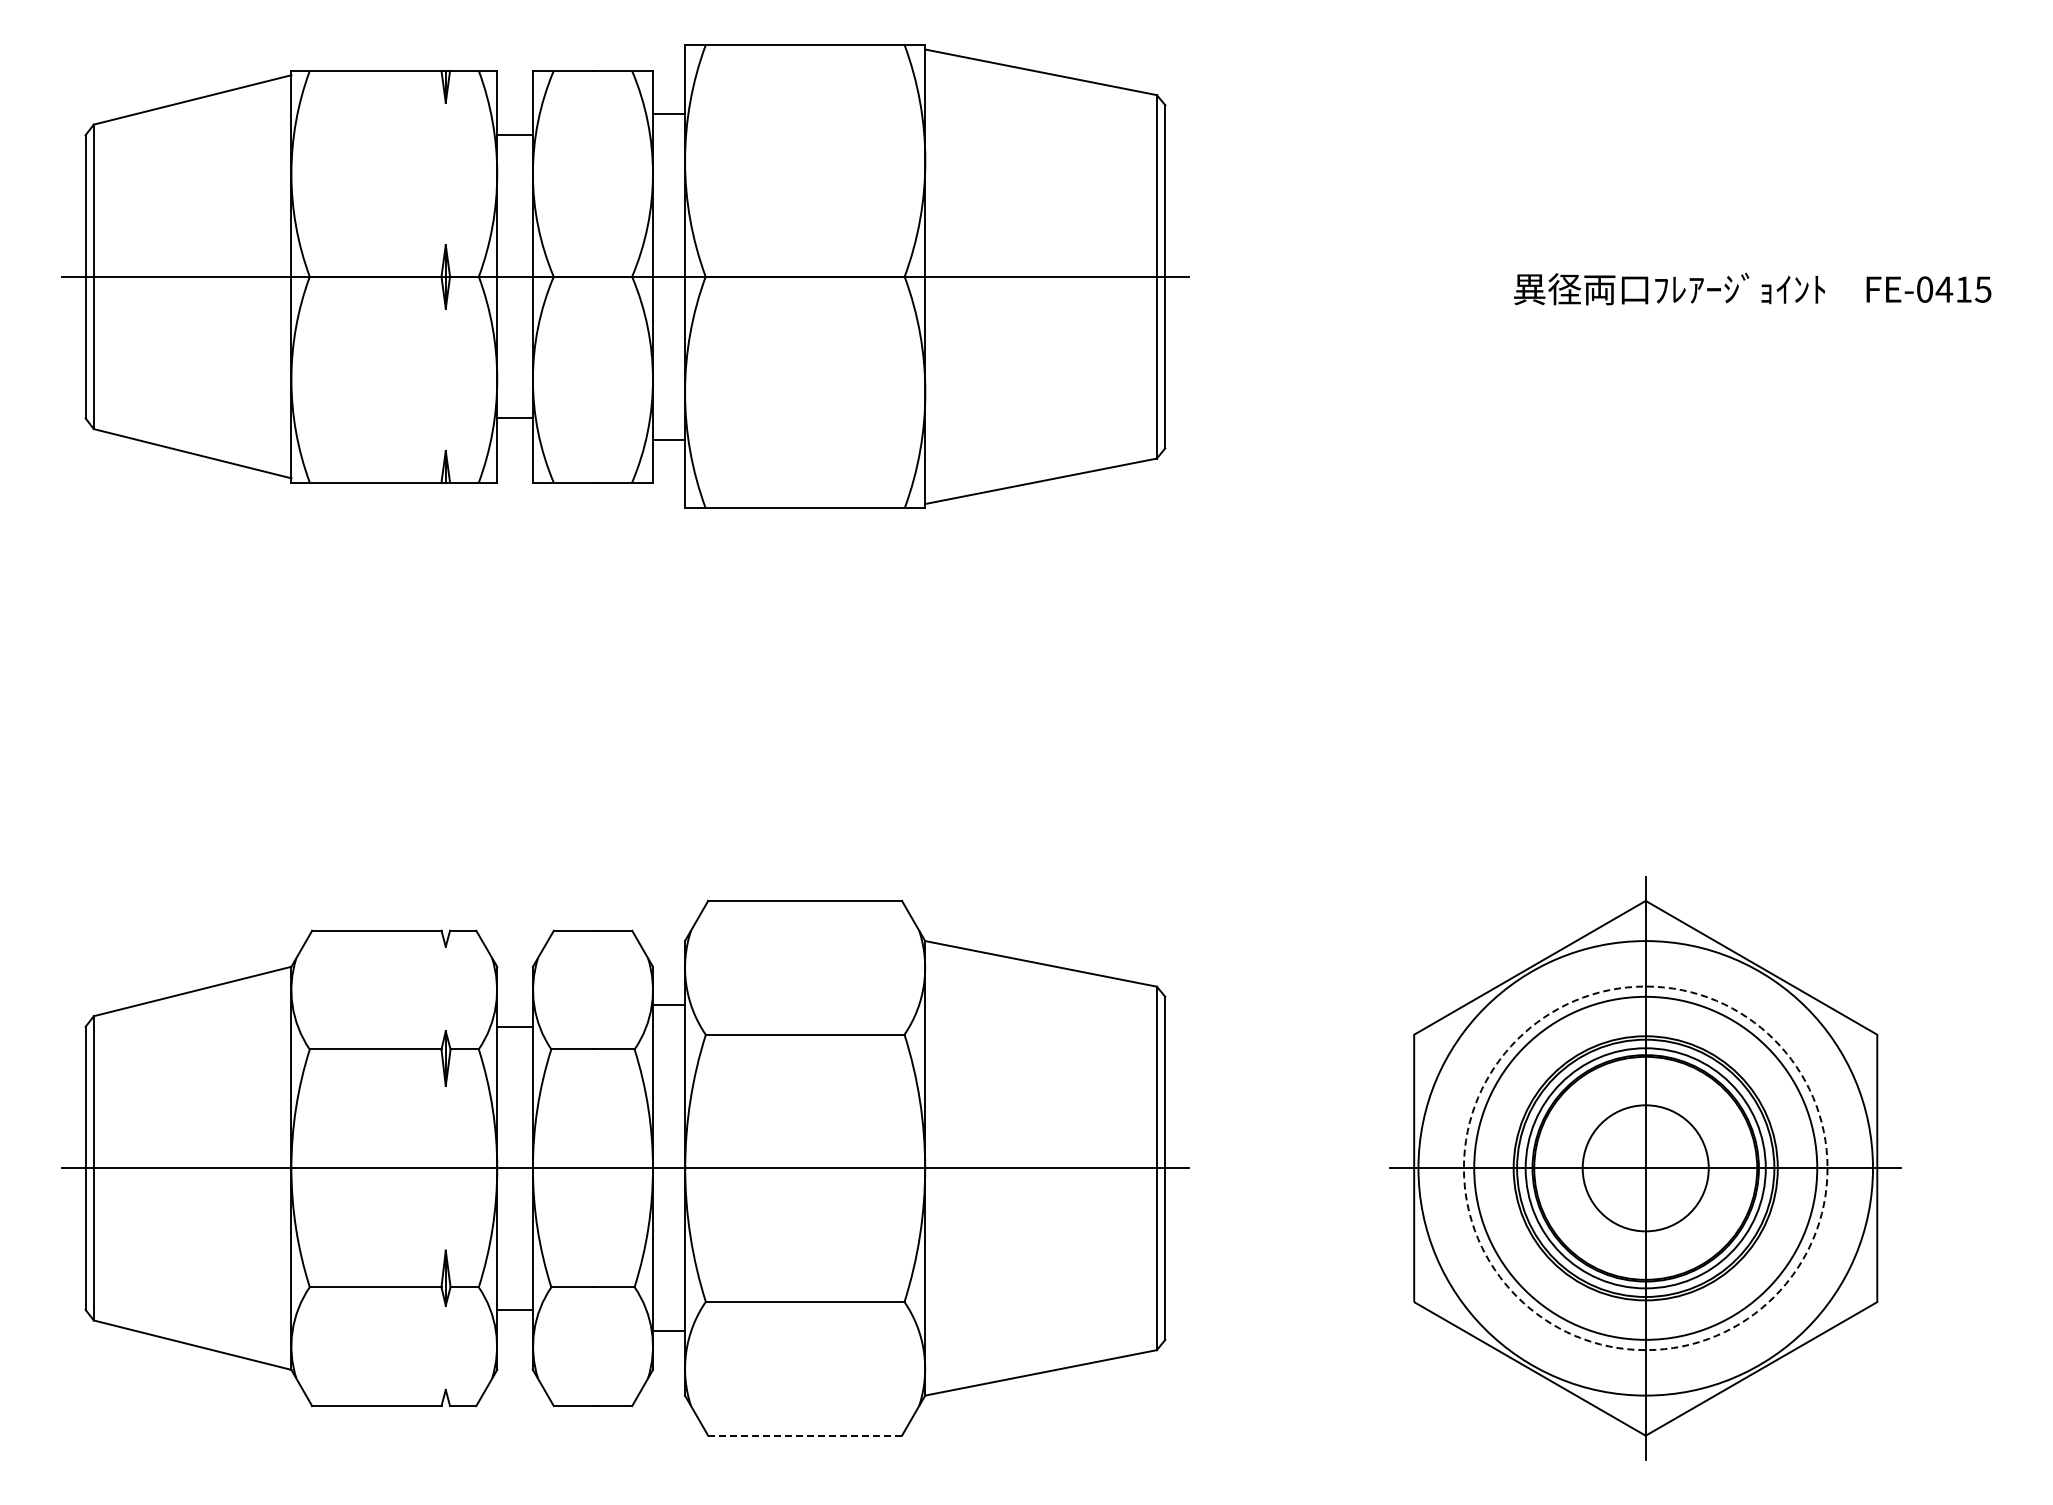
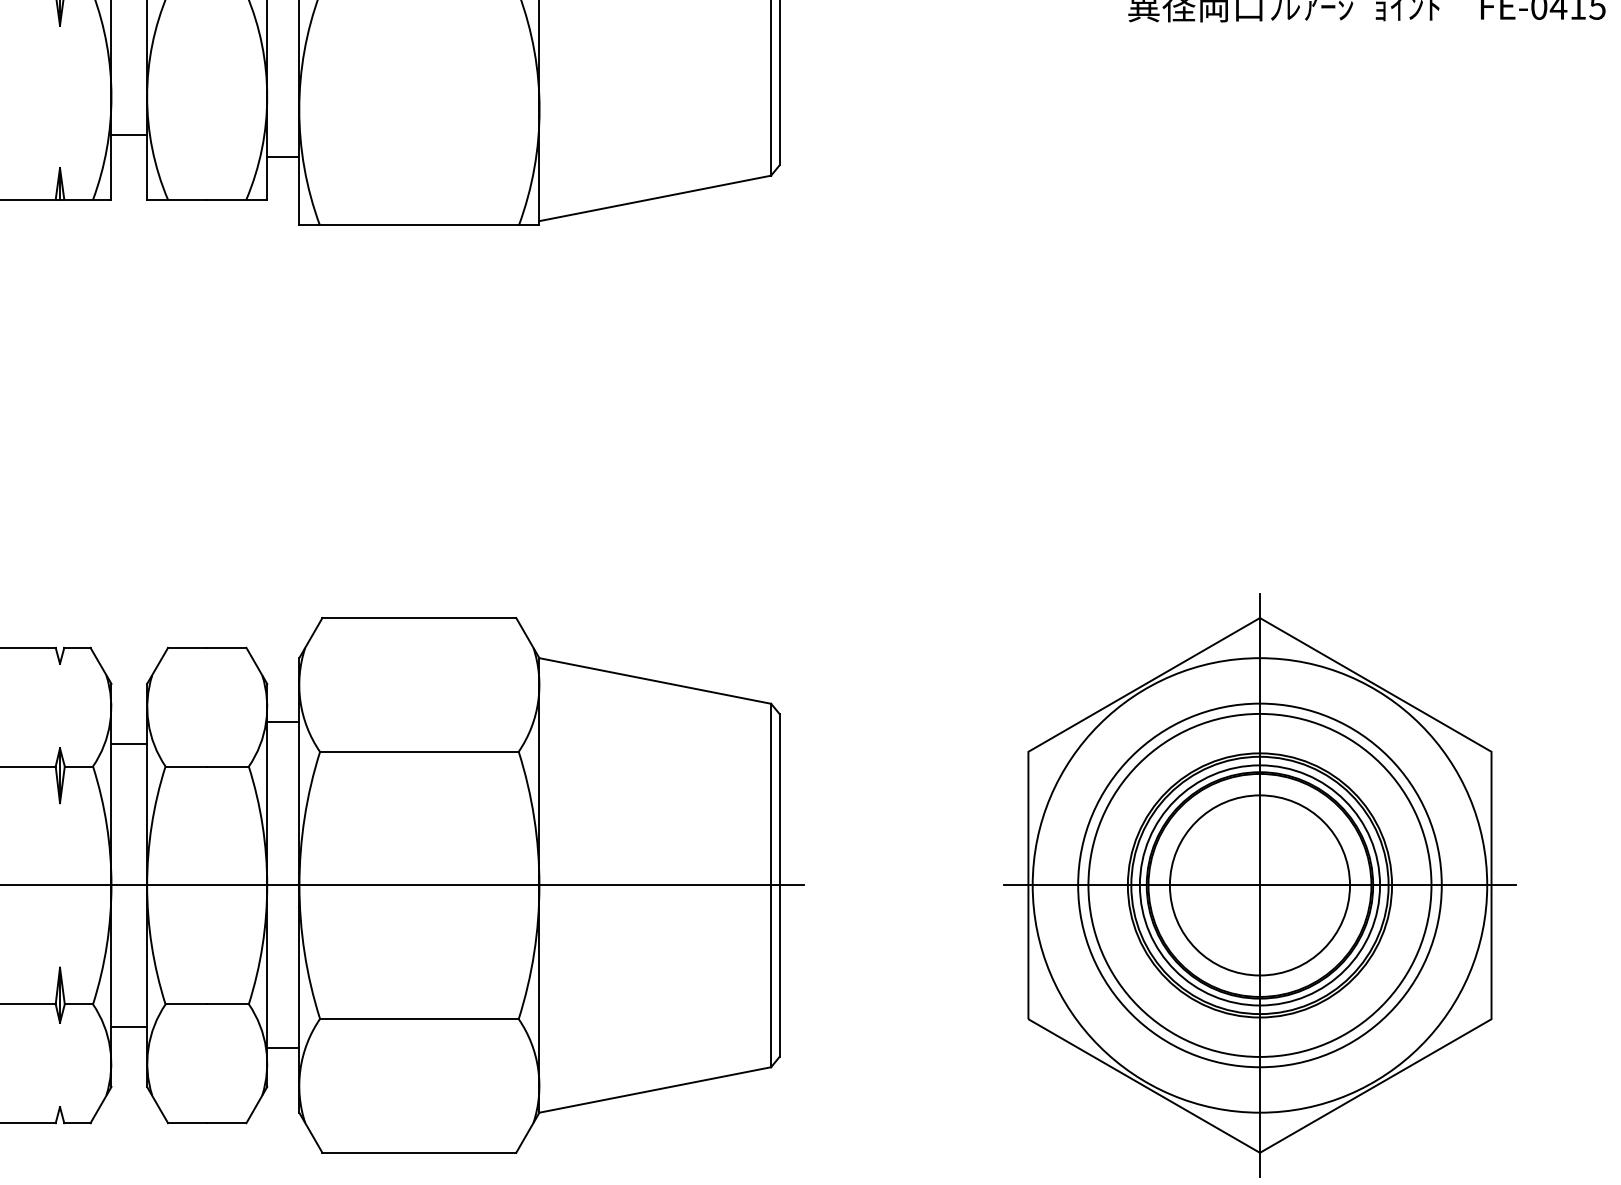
circle: (1645, 1168) -> (1259, 885), dashed -> solid
circle: (1645, 1168) -> (1259, 885), size x1.43
line: (805, 1435) -> (419, 1152), dashed -> solid

